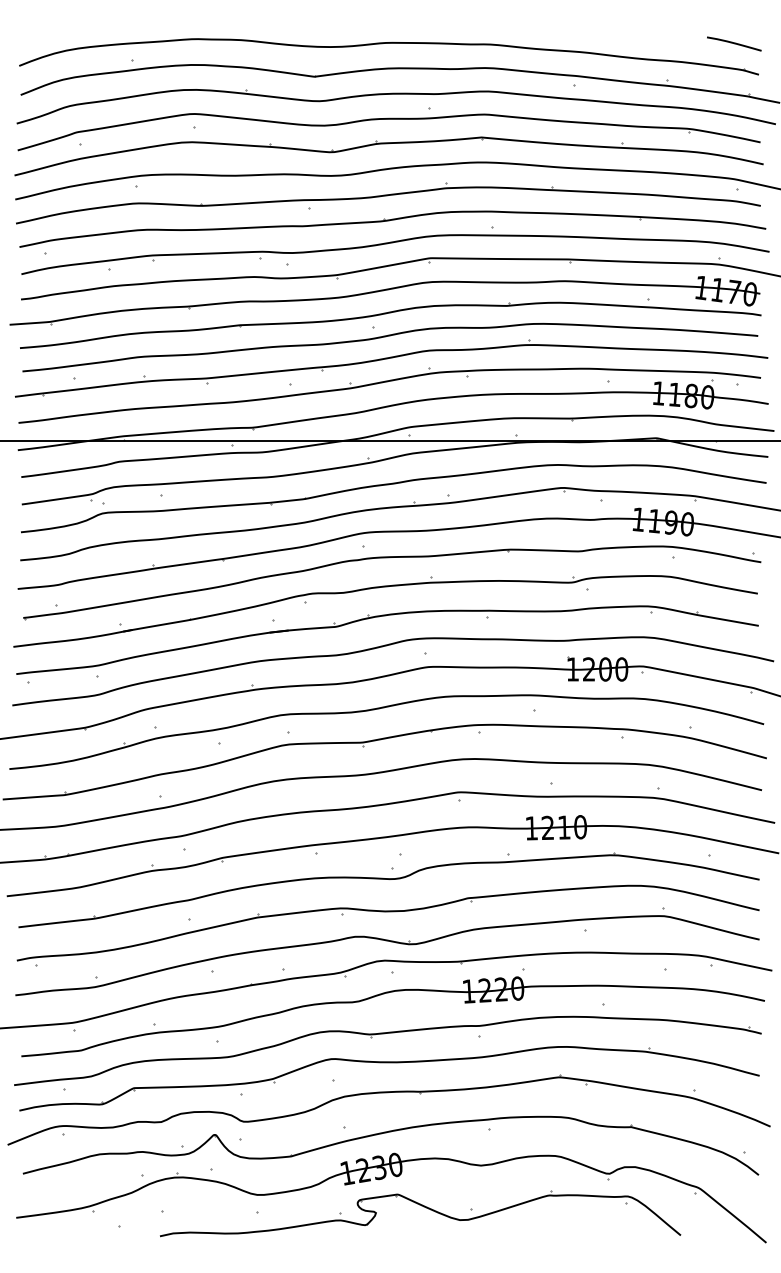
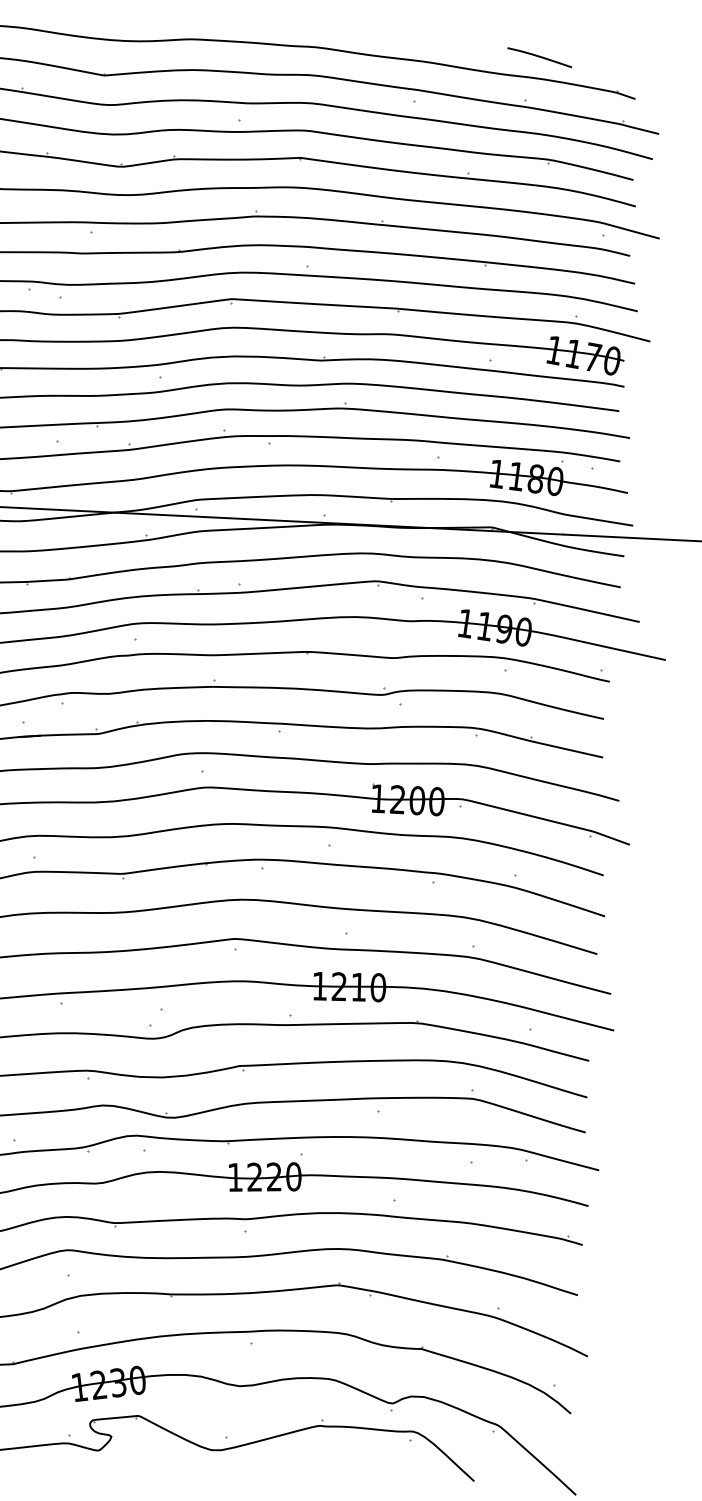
line: (734, 43) -> (539, 57), moved

